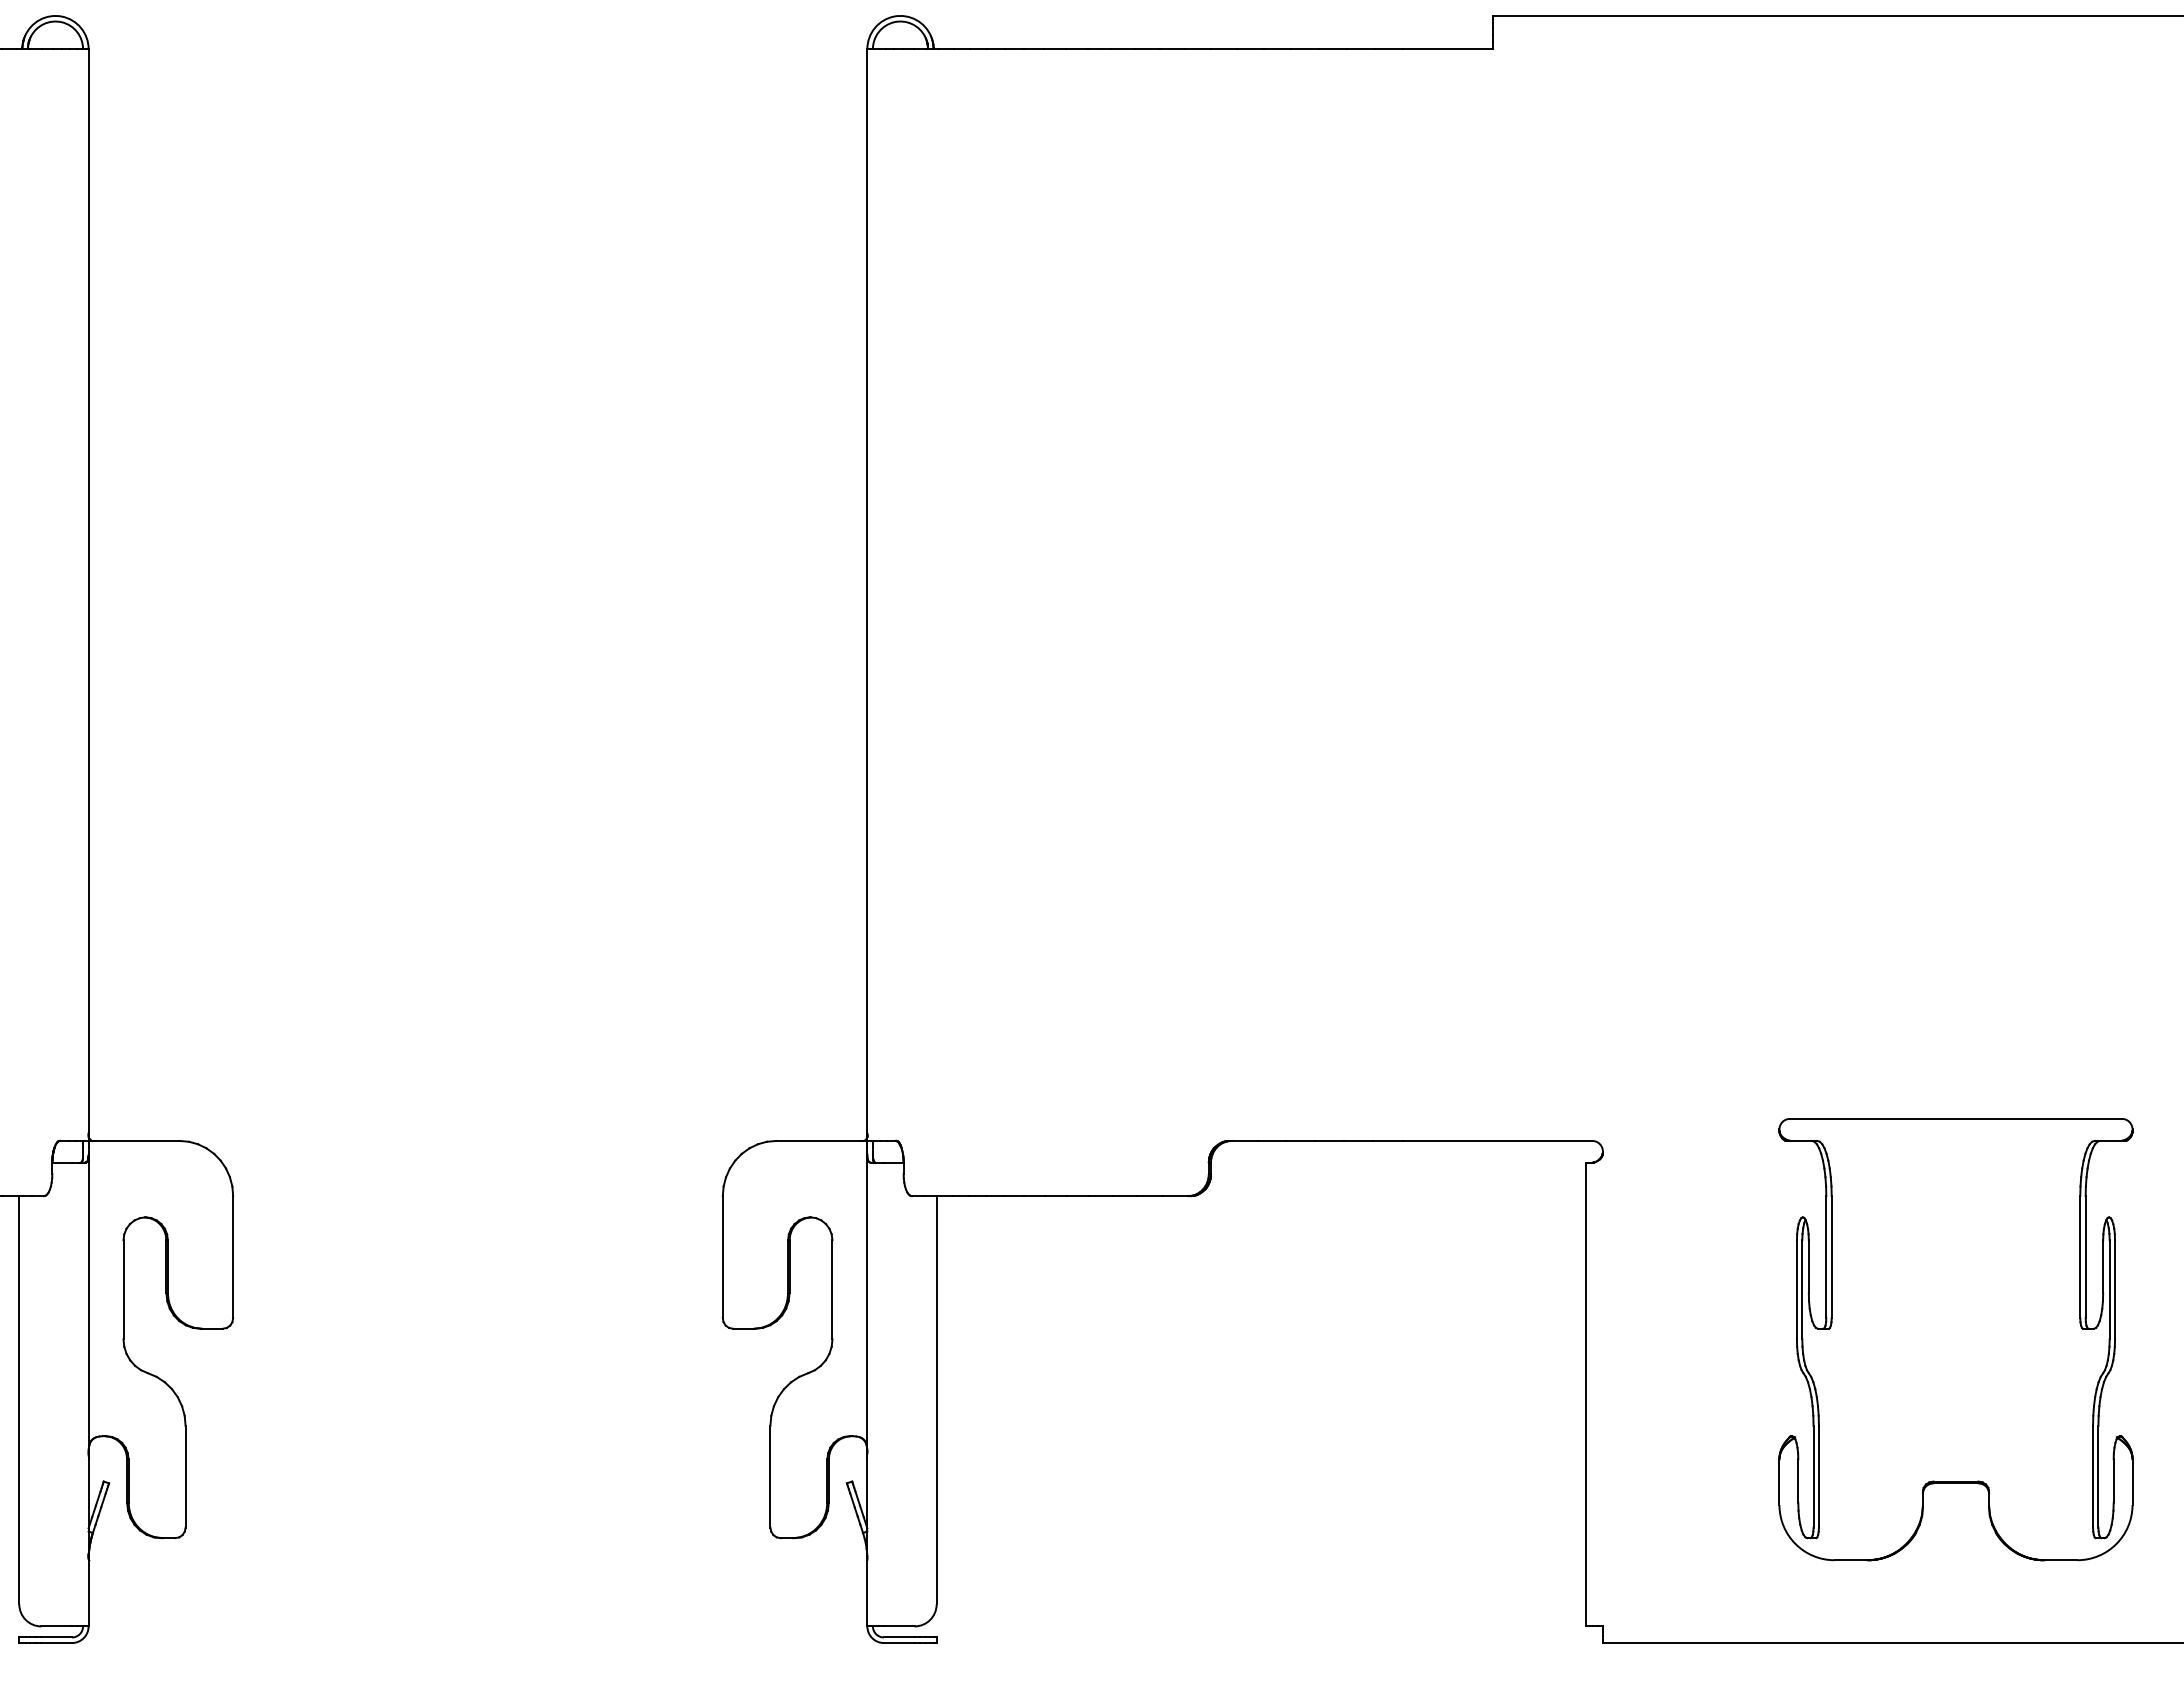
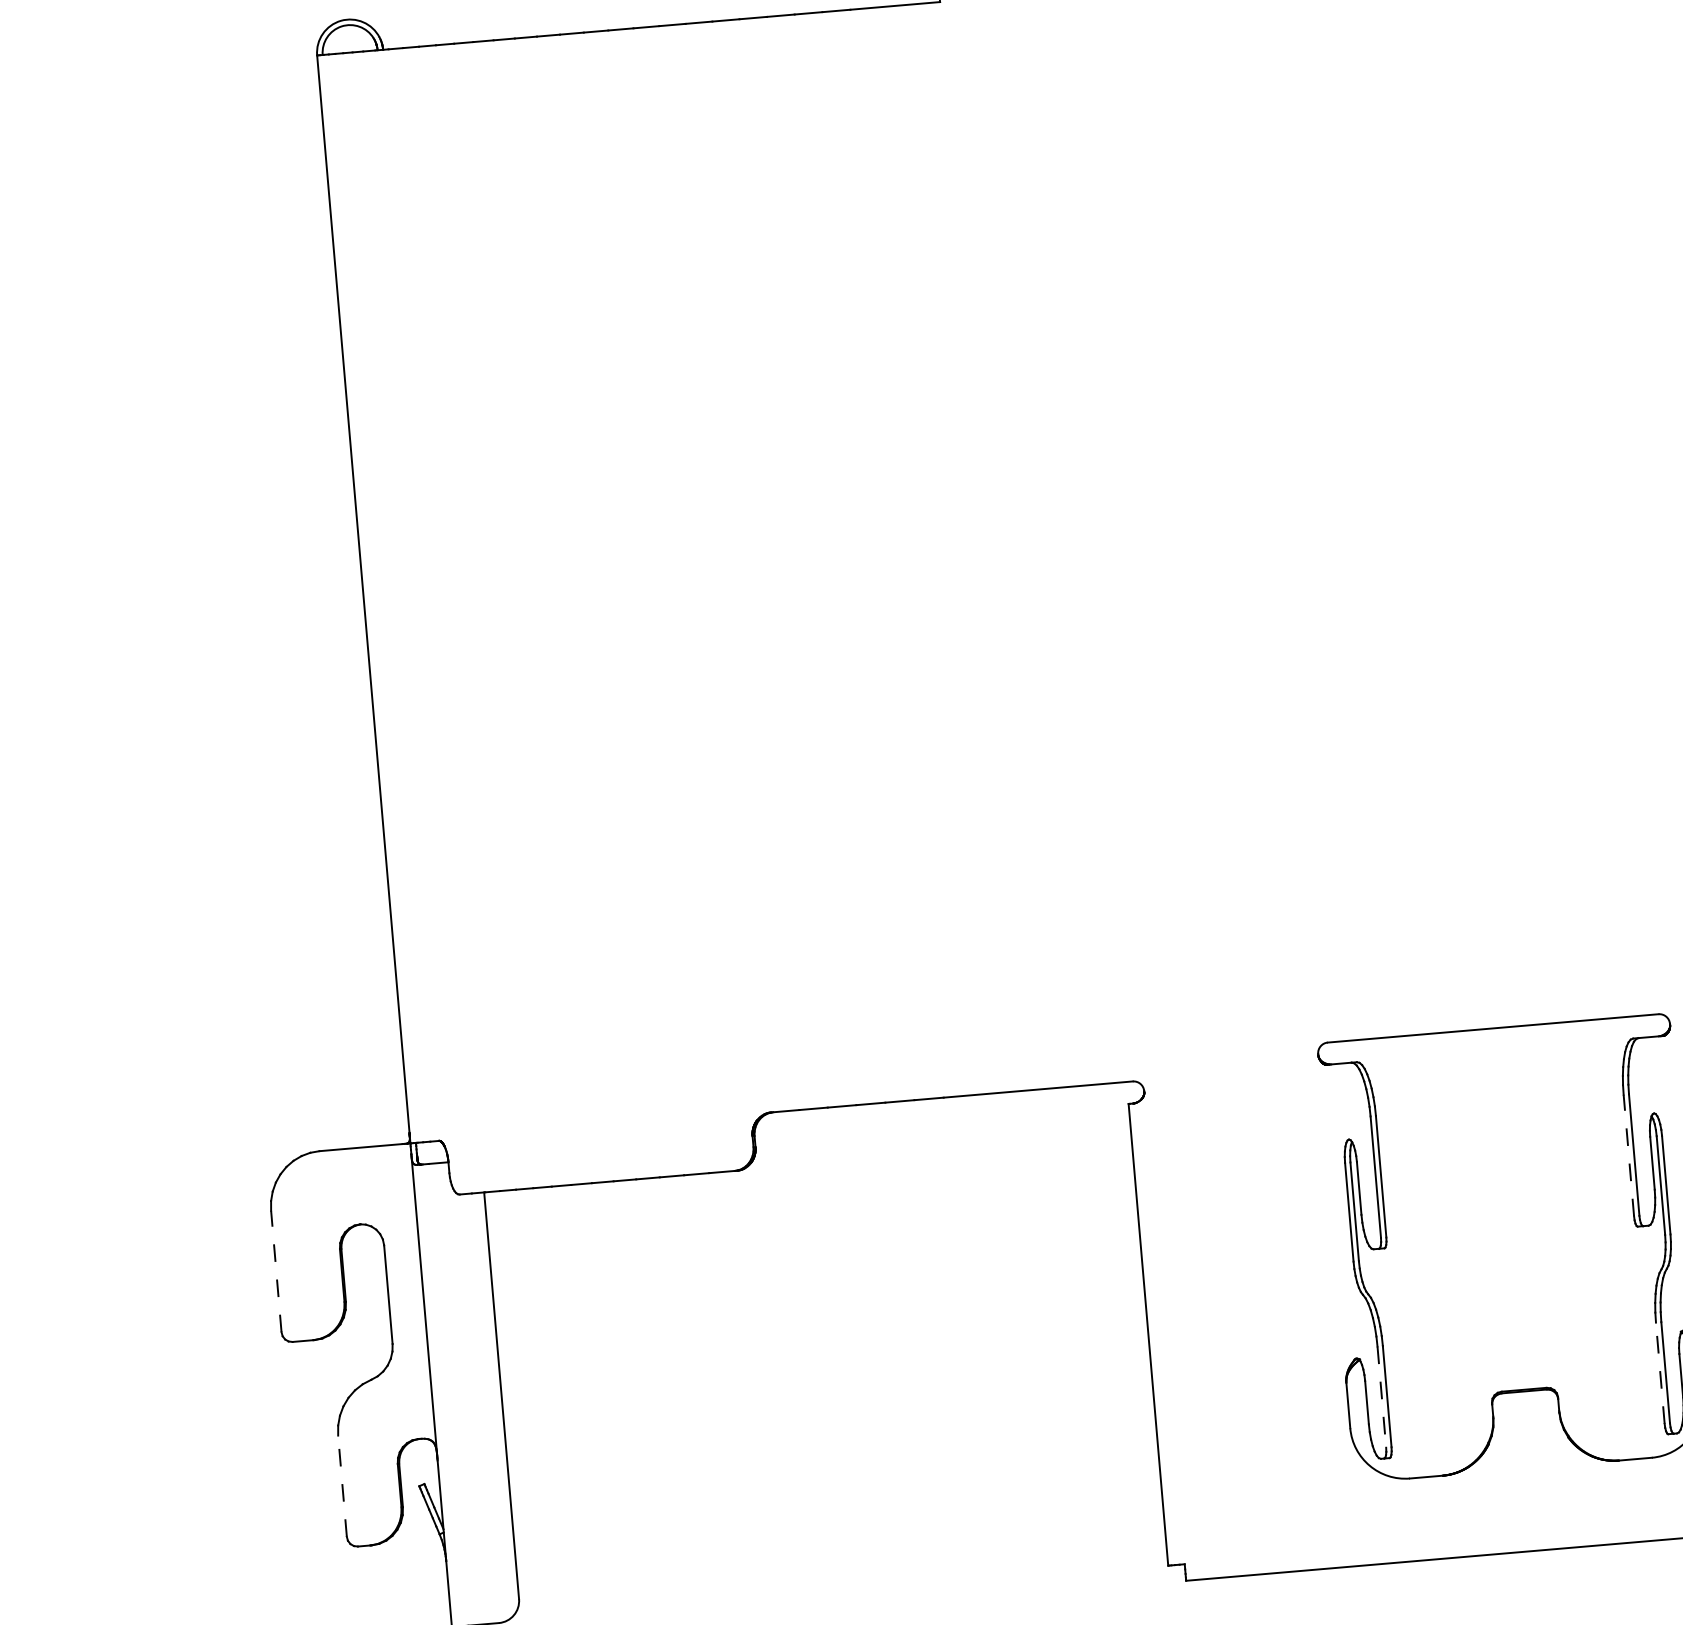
line: (722, 1256) -> (275, 1270), solid -> dashed
line: (2080, 1256) -> (1629, 1154), solid -> dashed
line: (770, 1476) -> (342, 1485), solid -> dashed
line: (1813, 1476) -> (1381, 1396), solid -> dashed
line: (2093, 1476) -> (1660, 1372), solid -> dashed

